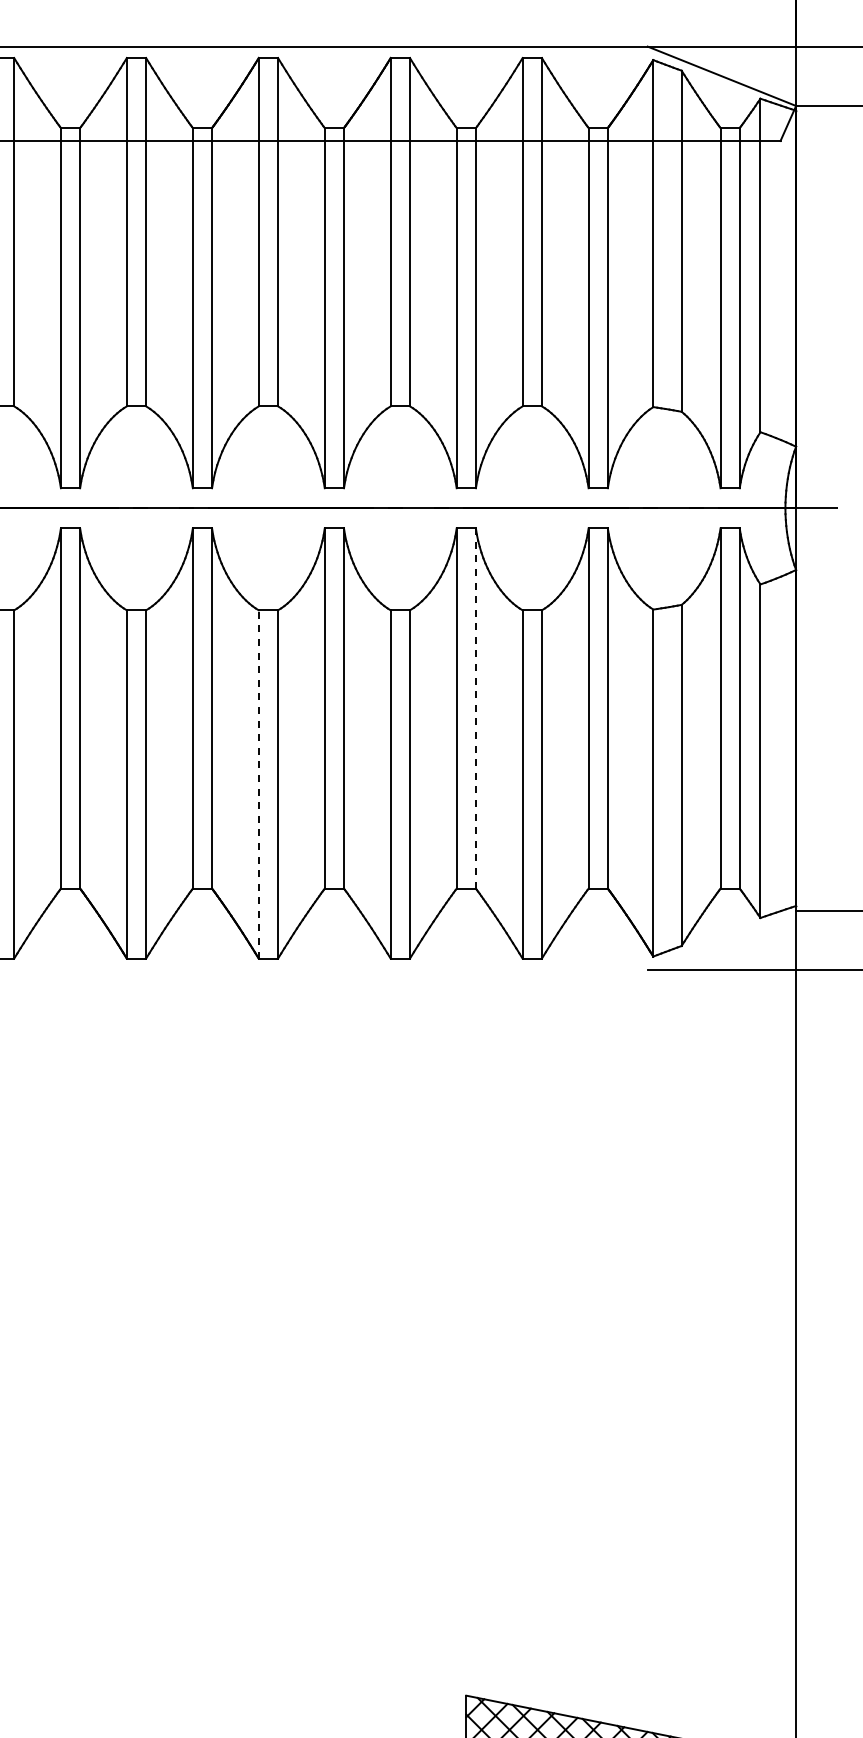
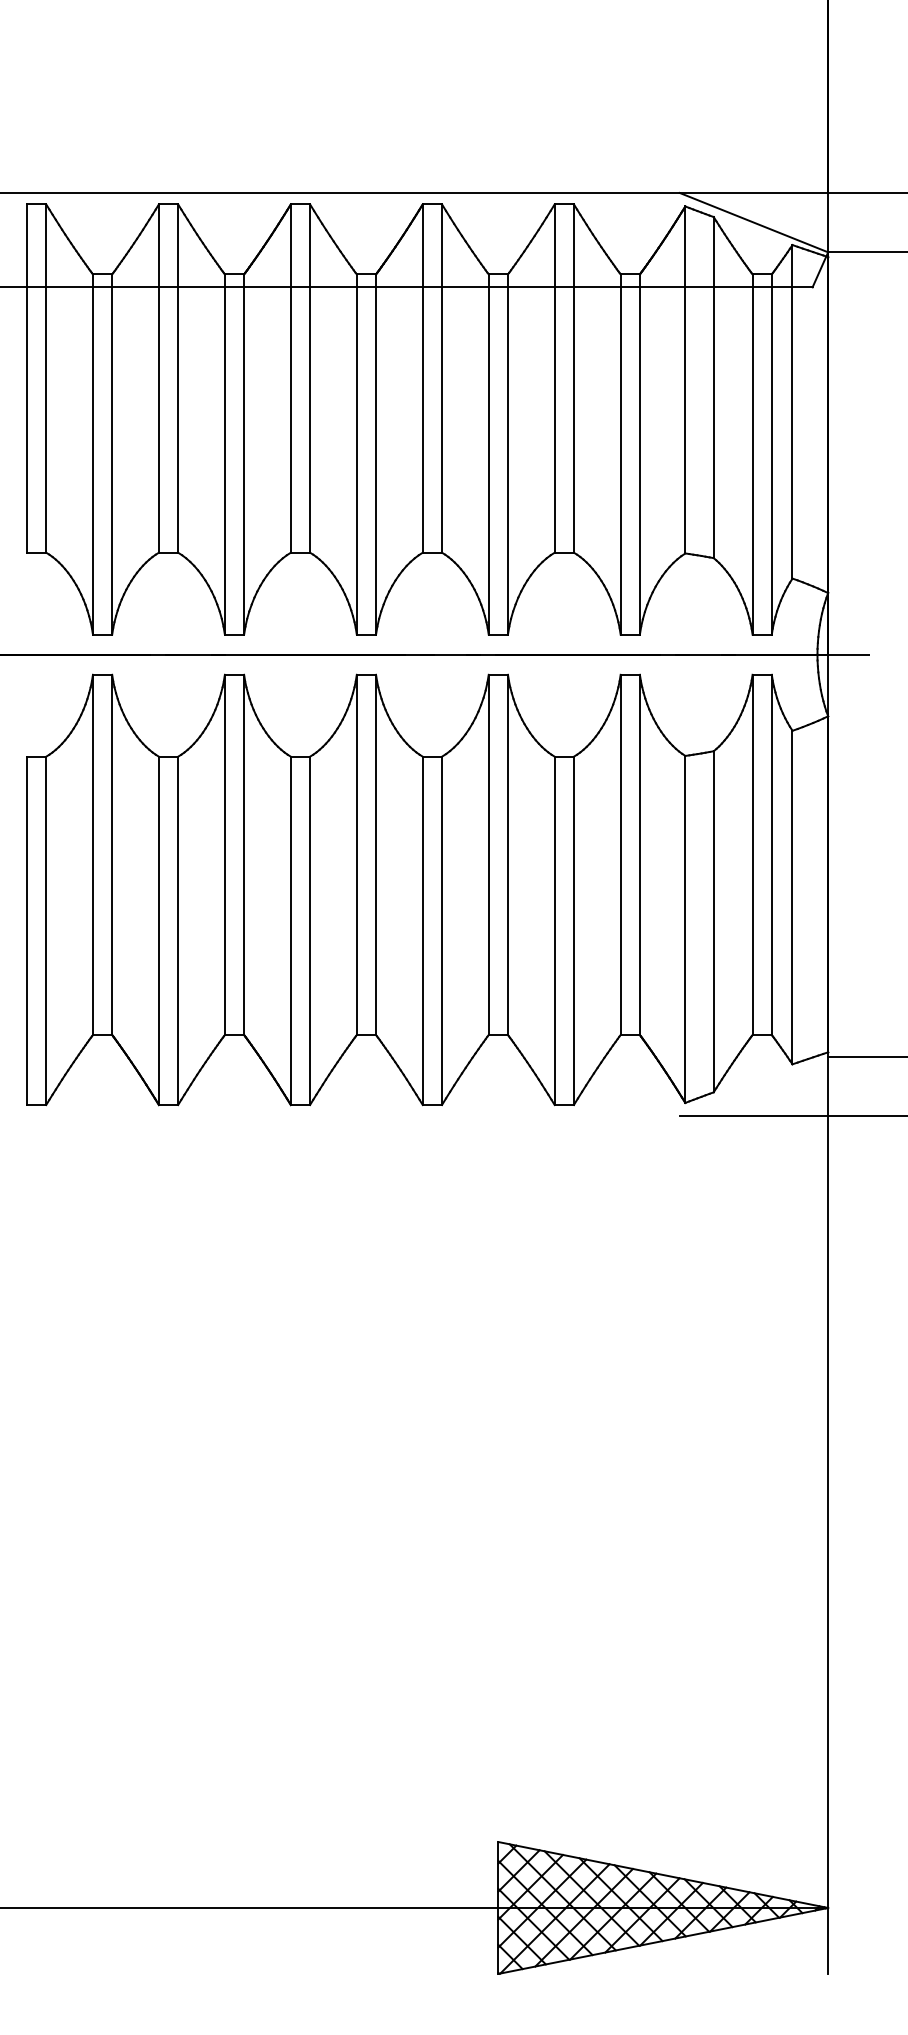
line: (475, 708) -> (507, 854), dashed -> solid
line: (258, 784) -> (290, 930), dashed -> solid

